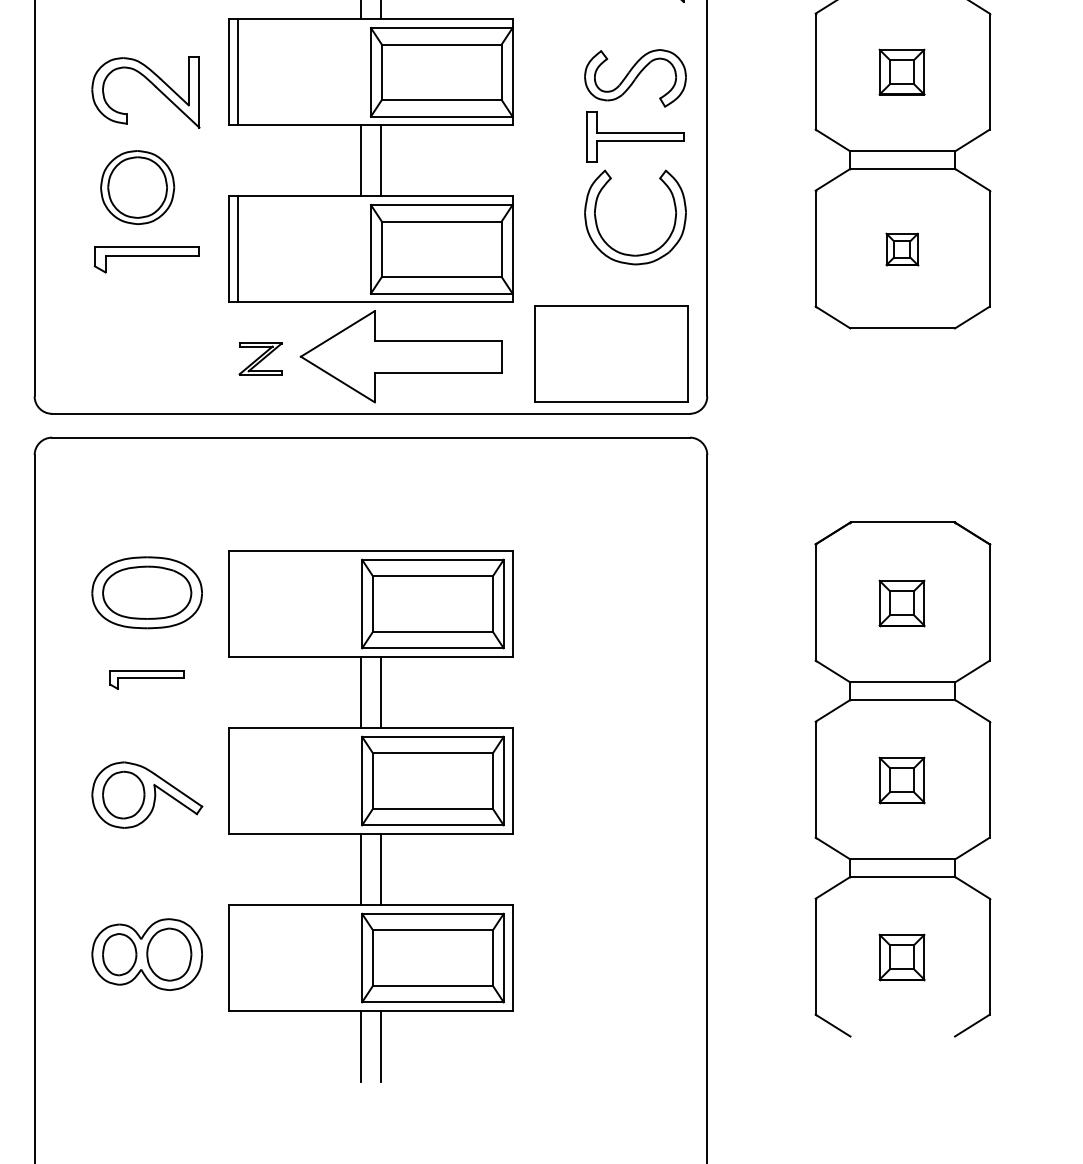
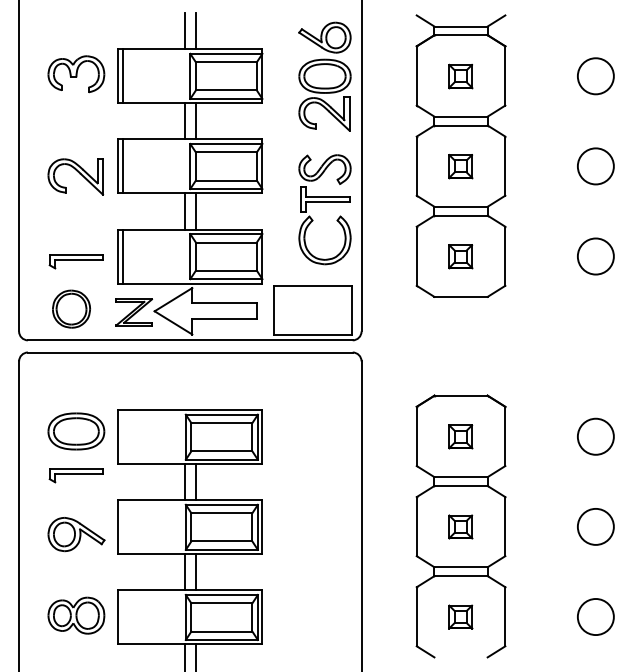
part: (137, 186) -> (71, 308), moved
part: (901, 249) -> (460, 256), size x1.43
part: (259, 359) -> (133, 312), size x1.67
part: (145, 679) -> (75, 475), size x1.43

